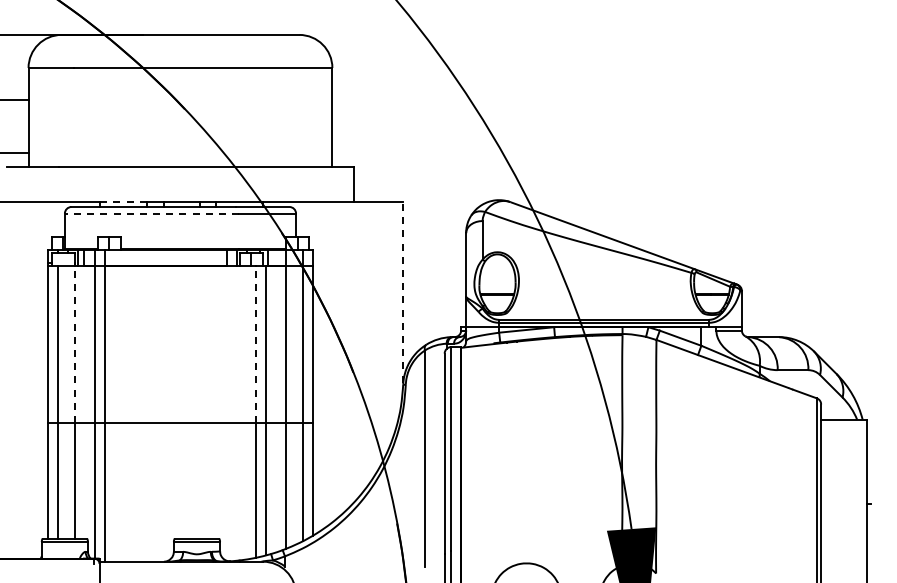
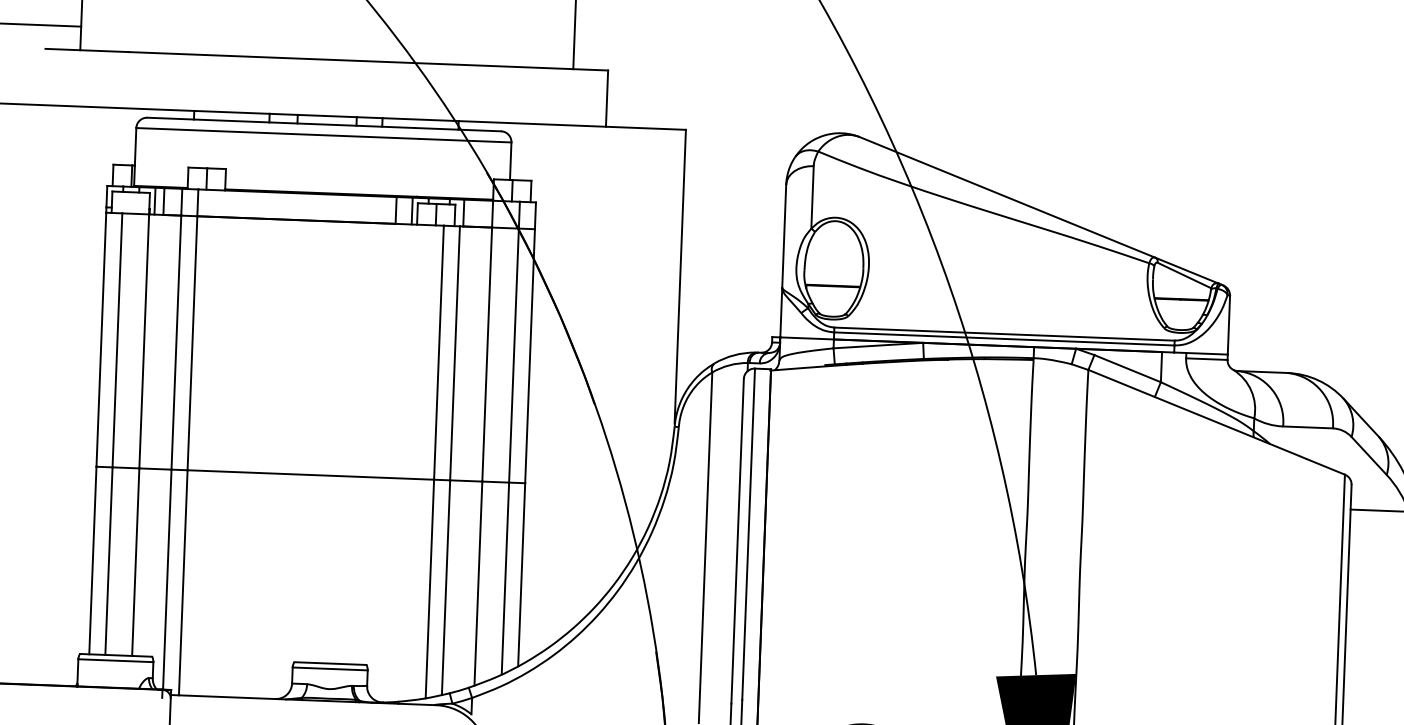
line: (123, 201) -> (232, 112), dashed -> solid
line: (151, 213) -> (276, 133), dashed -> solid
line: (403, 291) -> (680, 275), dashed -> solid
line: (74, 344) -> (143, 341), dashed -> solid
line: (256, 344) -> (439, 352), dashed -> solid

